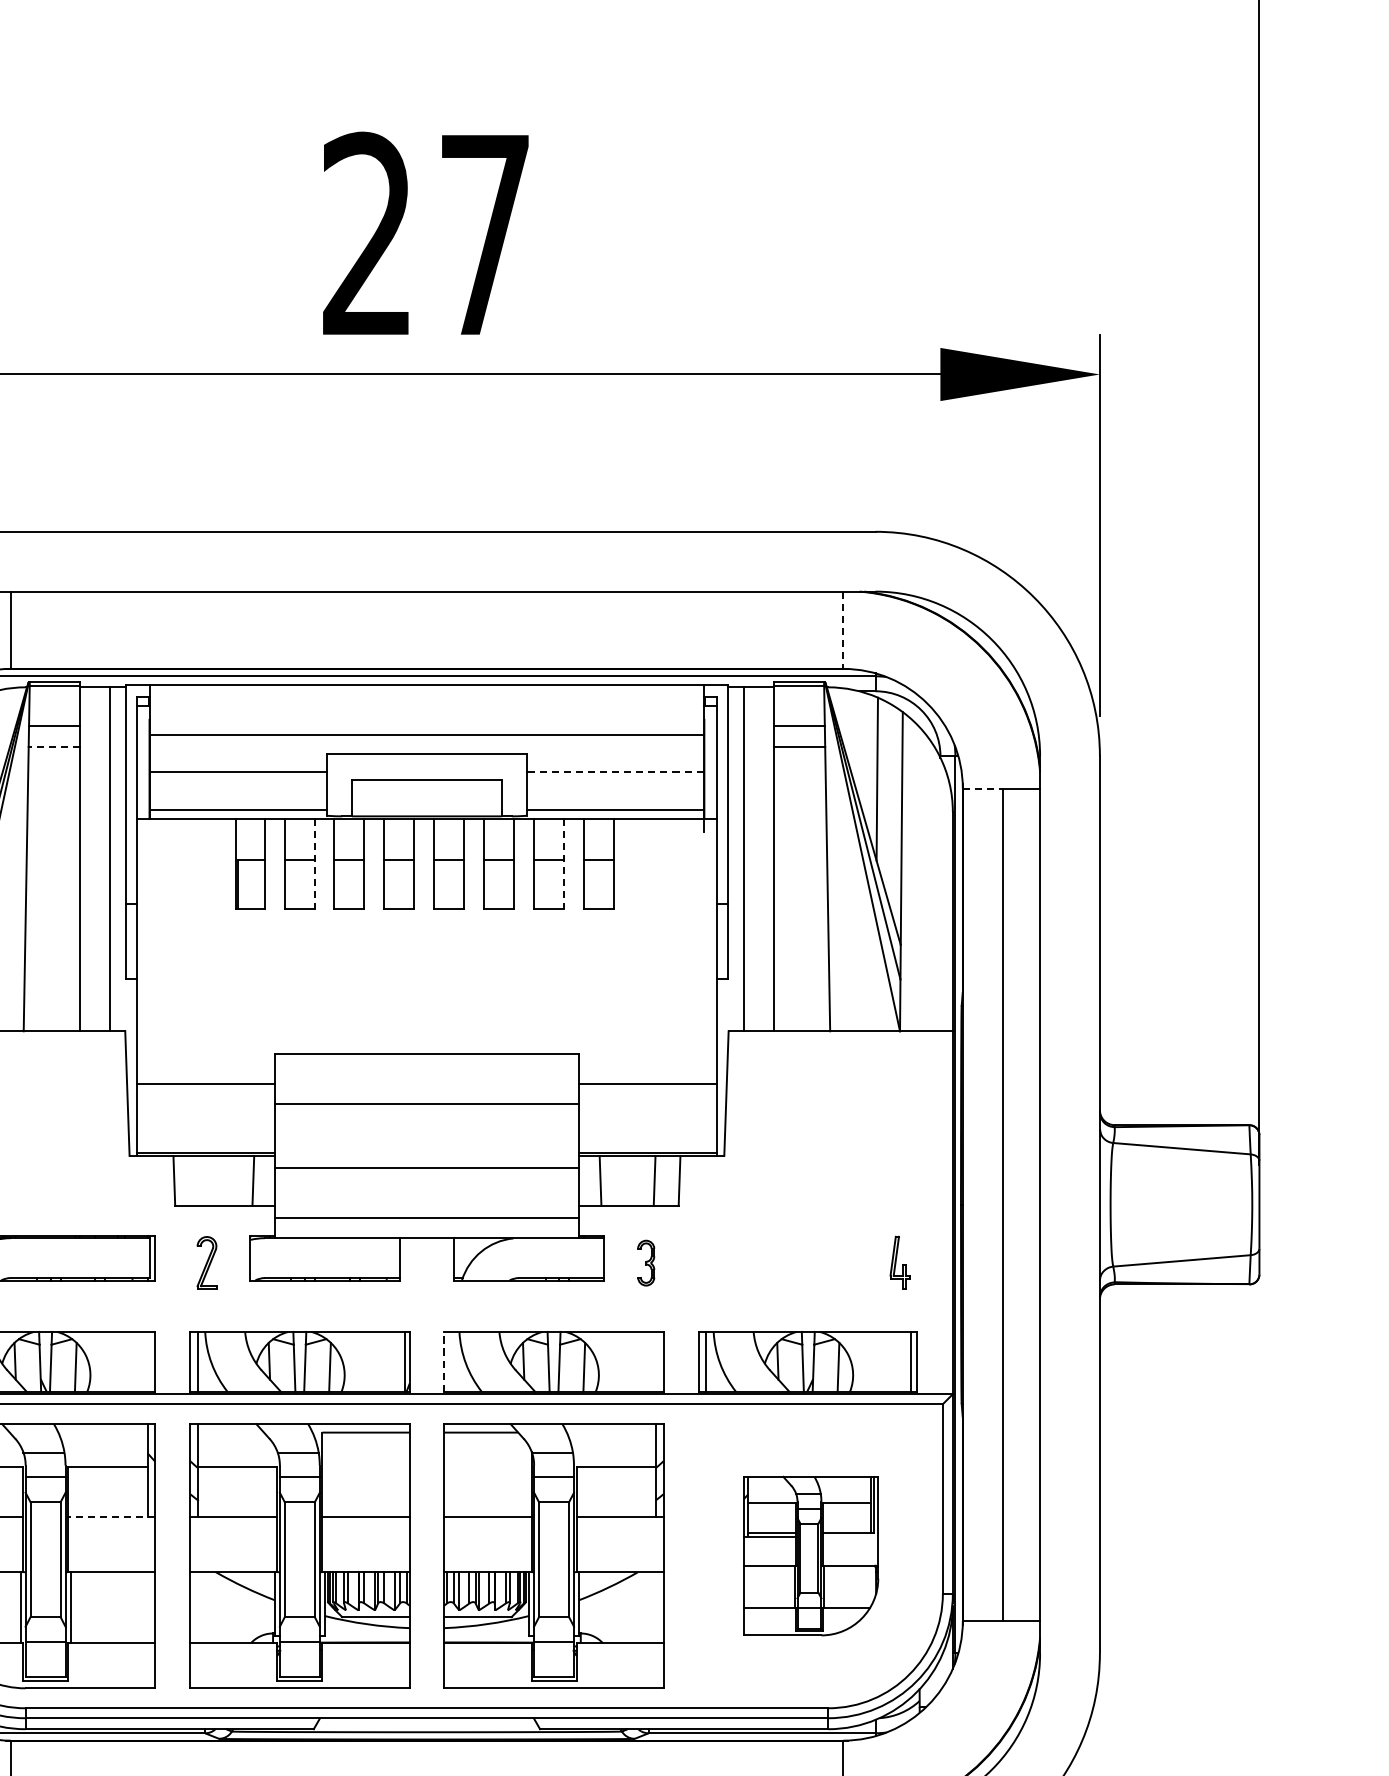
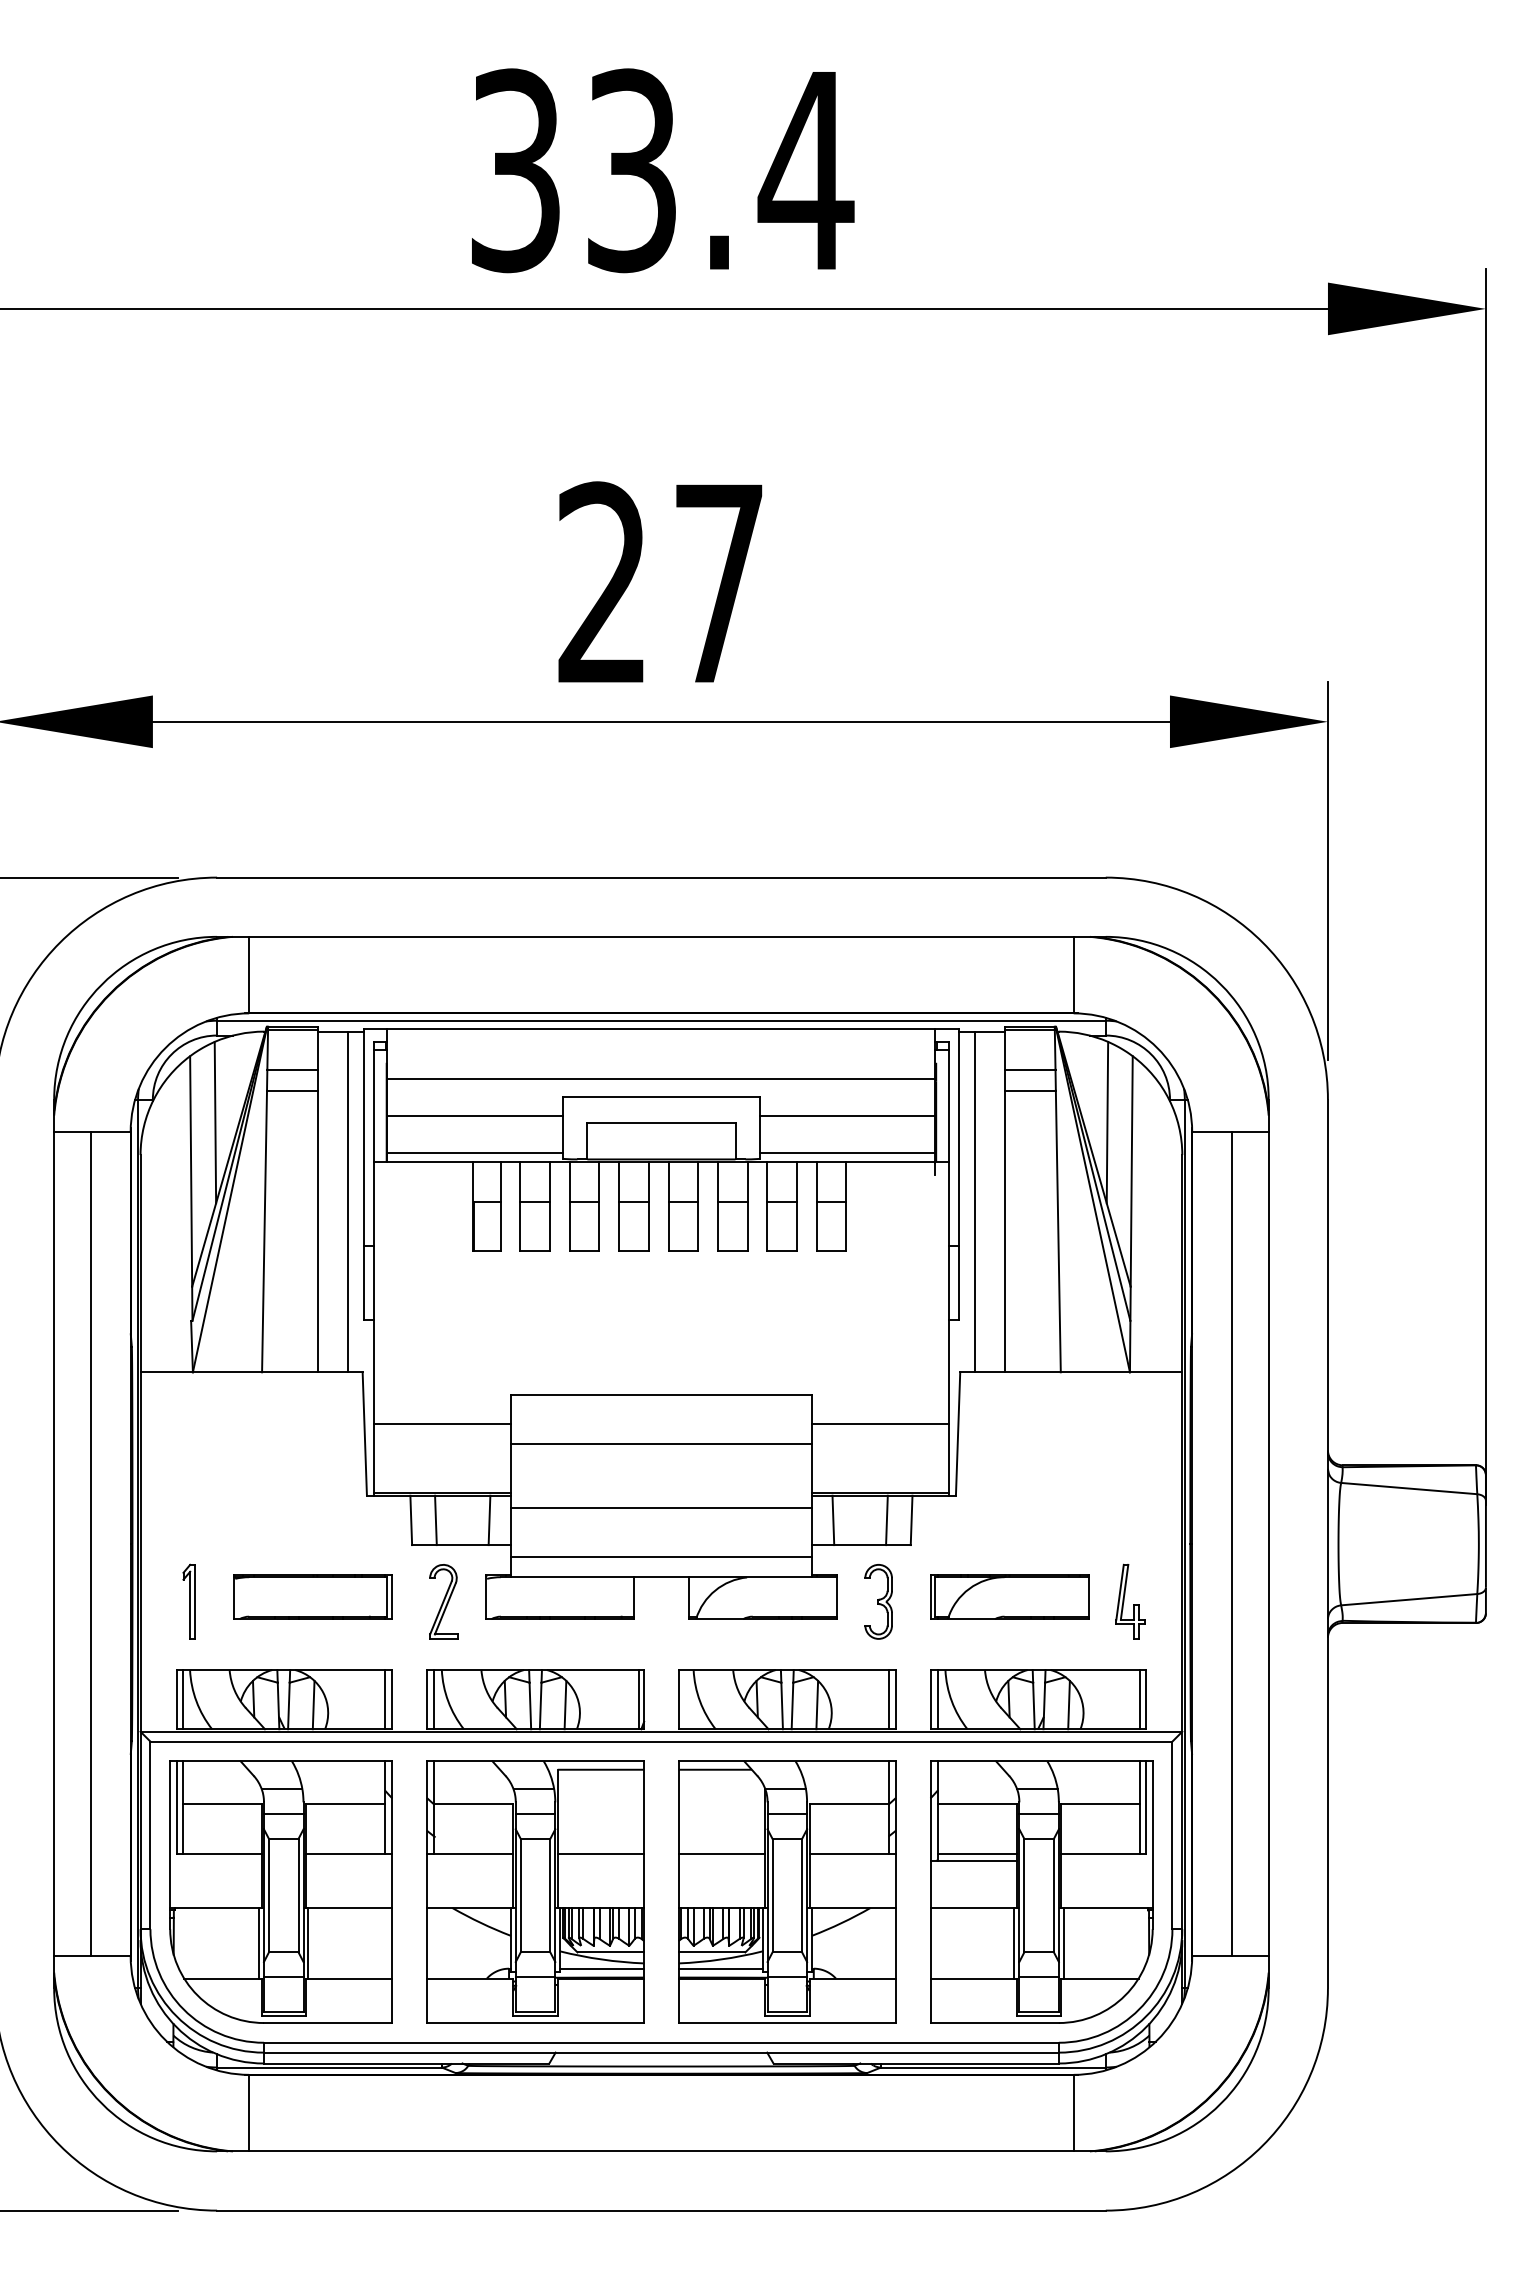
line: (843, 630) -> (1073, 975), dashed -> solid
line: (53, 746) -> (291, 1090), dashed -> solid
line: (614, 772) -> (847, 1115), dashed -> solid
line: (982, 788) -> (1211, 1131), dashed -> solid
line: (314, 863) -> (550, 1206), dashed -> solid
line: (563, 863) -> (796, 1206), dashed -> solid
line: (198, 1180) -> (435, 1520), added
part: (778, 1257) -> (1009, 1596), added
part: (206, 1262) -> (443, 1601), size x1.43
part: (646, 1262) -> (878, 1601), size x1.67
part: (900, 1262) -> (1130, 1601), size x1.43
line: (147, 1361) -> (384, 1699), added
line: (444, 1361) -> (678, 1699), dashed -> solid
line: (656, 1361) -> (888, 1699), added
line: (110, 1517) -> (348, 1853), dashed -> solid
part: (810, 1555) -> (1041, 1891), size x1.67
line: (367, 1633) -> (602, 1968), added
line: (486, 1633) -> (720, 1968), added

